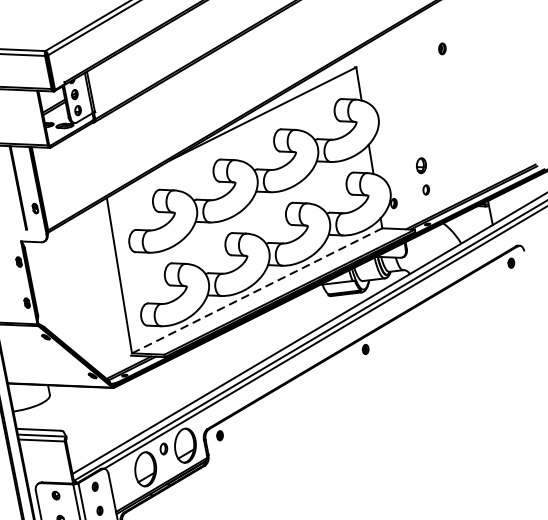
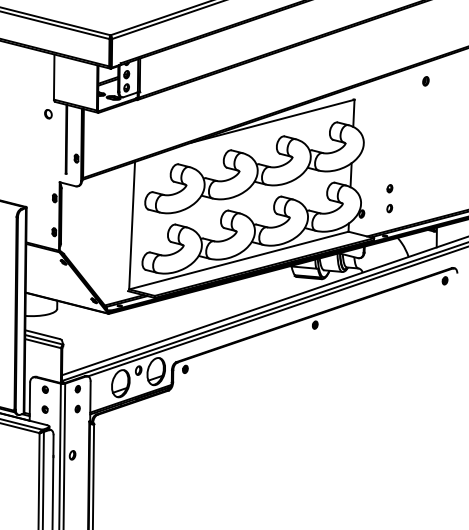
part: (441, 49) -> (425, 81), moved
part: (420, 165) -> (389, 188), size x0.62
line: (257, 290) -> (239, 260), dashed -> solid

